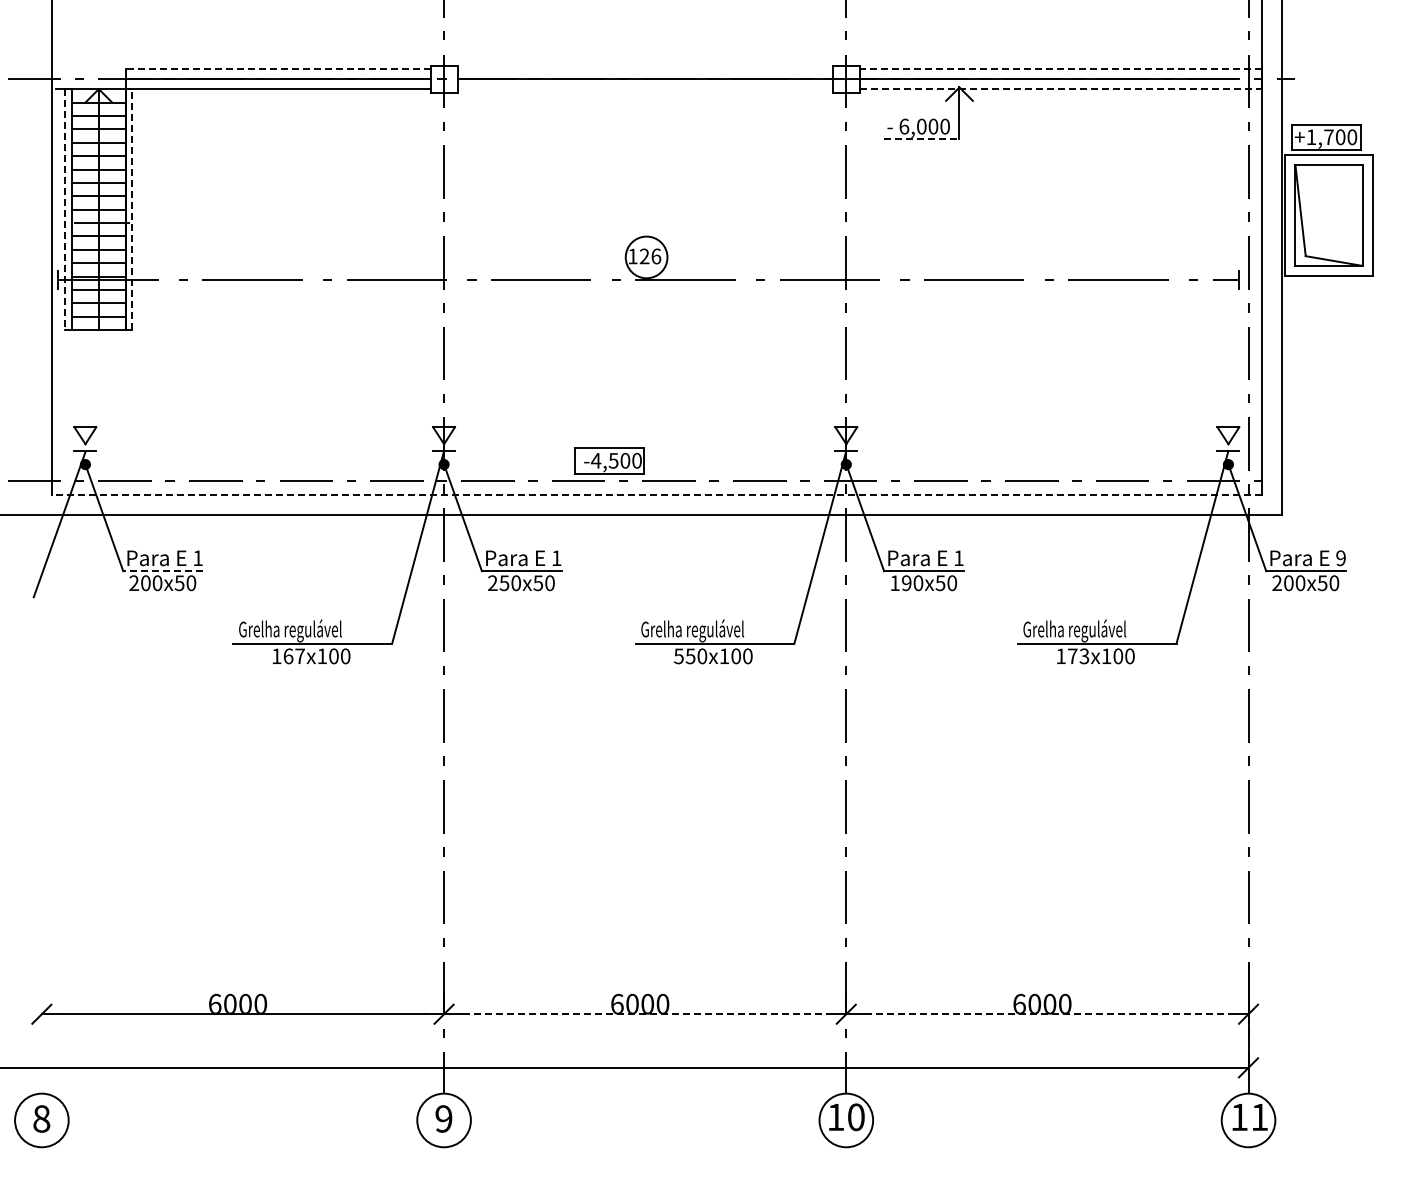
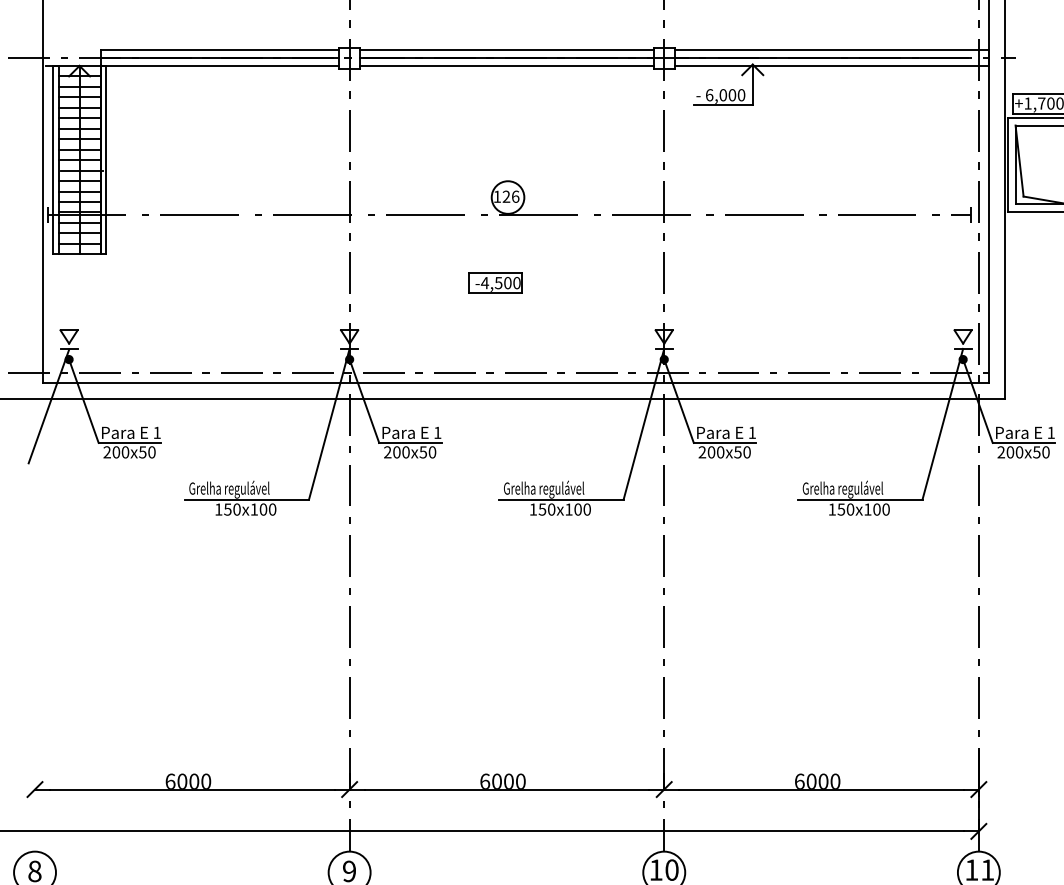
line: (278, 69) -> (220, 50), dashed -> solid
line: (644, 69) -> (506, 50), added
line: (1060, 69) -> (831, 50), dashed -> solid
line: (644, 89) -> (506, 66), added
line: (1061, 89) -> (832, 66), dashed -> solid
line: (921, 138) -> (723, 104), dashed -> solid
line: (132, 209) -> (105, 160), dashed -> solid
line: (65, 210) -> (53, 160), dashed -> solid
part: (609, 460) -> (495, 282), moved
line: (656, 494) -> (515, 382), dashed -> solid
text: (1340, 558) -> (1050, 433), 9 -> 1
line: (163, 571) -> (130, 443), dashed -> solid
text: (504, 582) -> (396, 451), 250x50 -> 200x50
text: (900, 583) -> (706, 452), 190x50 -> 200x50
text: (293, 656) -> (231, 509), 167 -> 150
text: (678, 656) -> (532, 509), 550 -> 150
text: (1078, 656) -> (845, 509), 173 -> 150
line: (645, 1014) -> (507, 789), dashed -> solid
line: (1047, 1014) -> (821, 789), dashed -> solid

